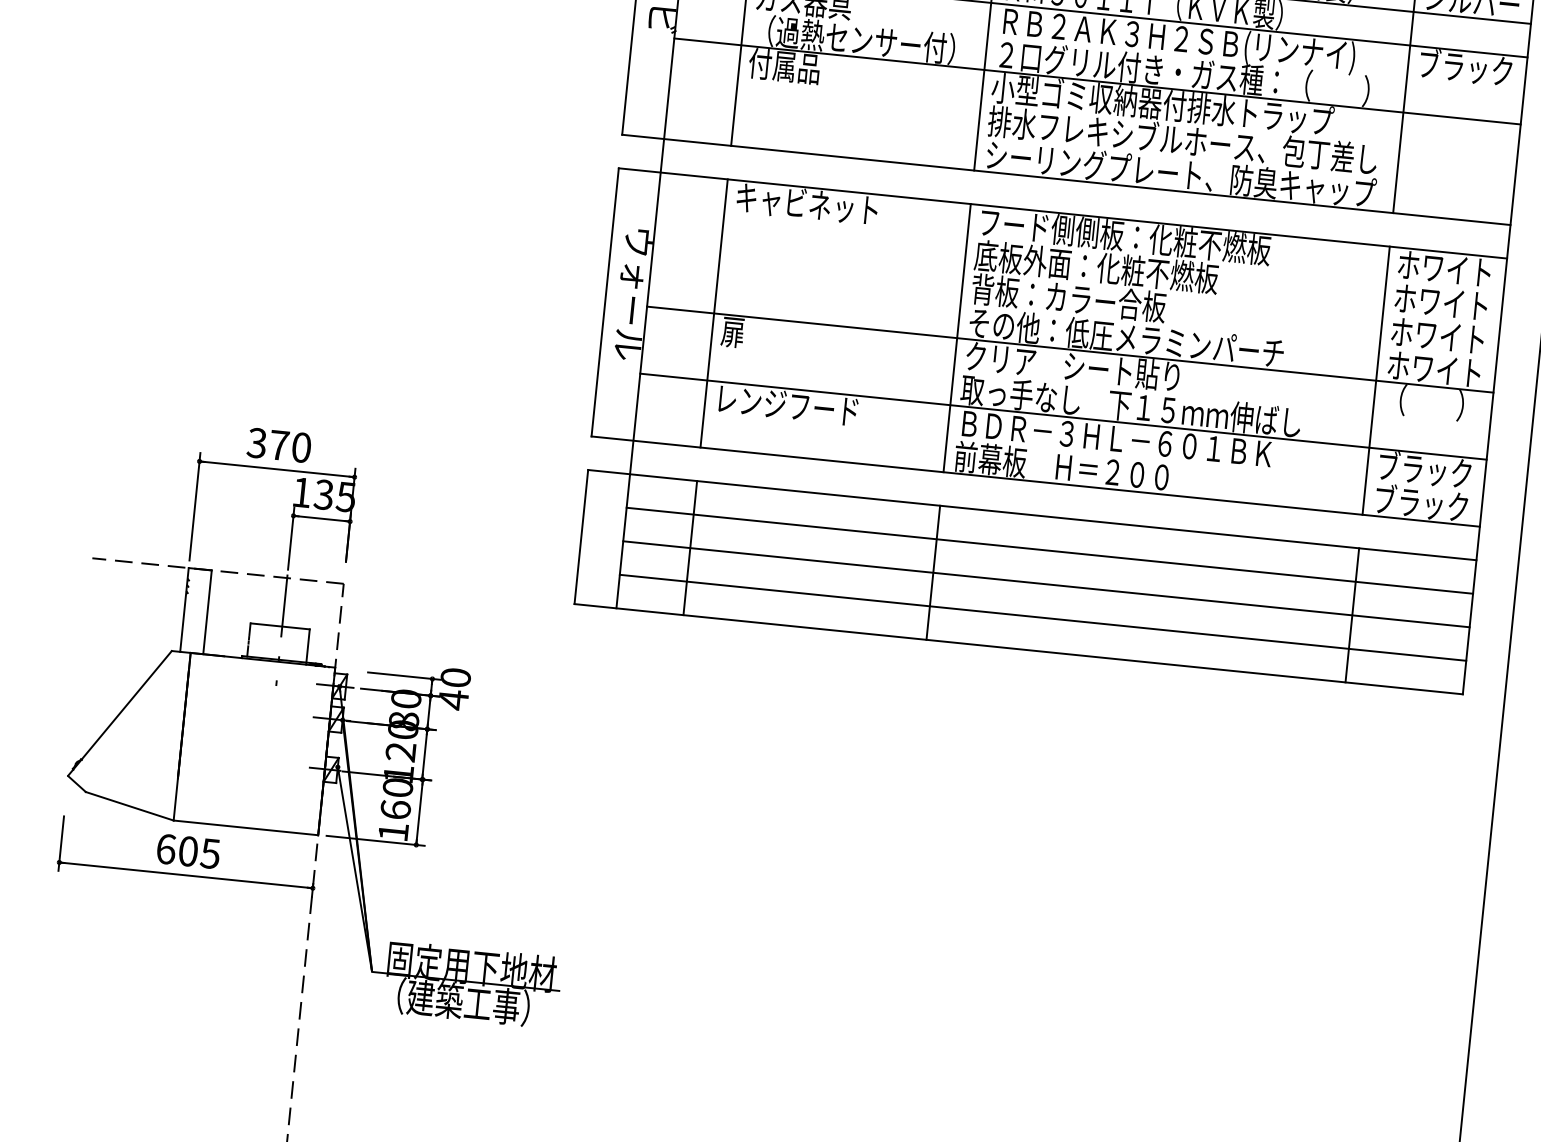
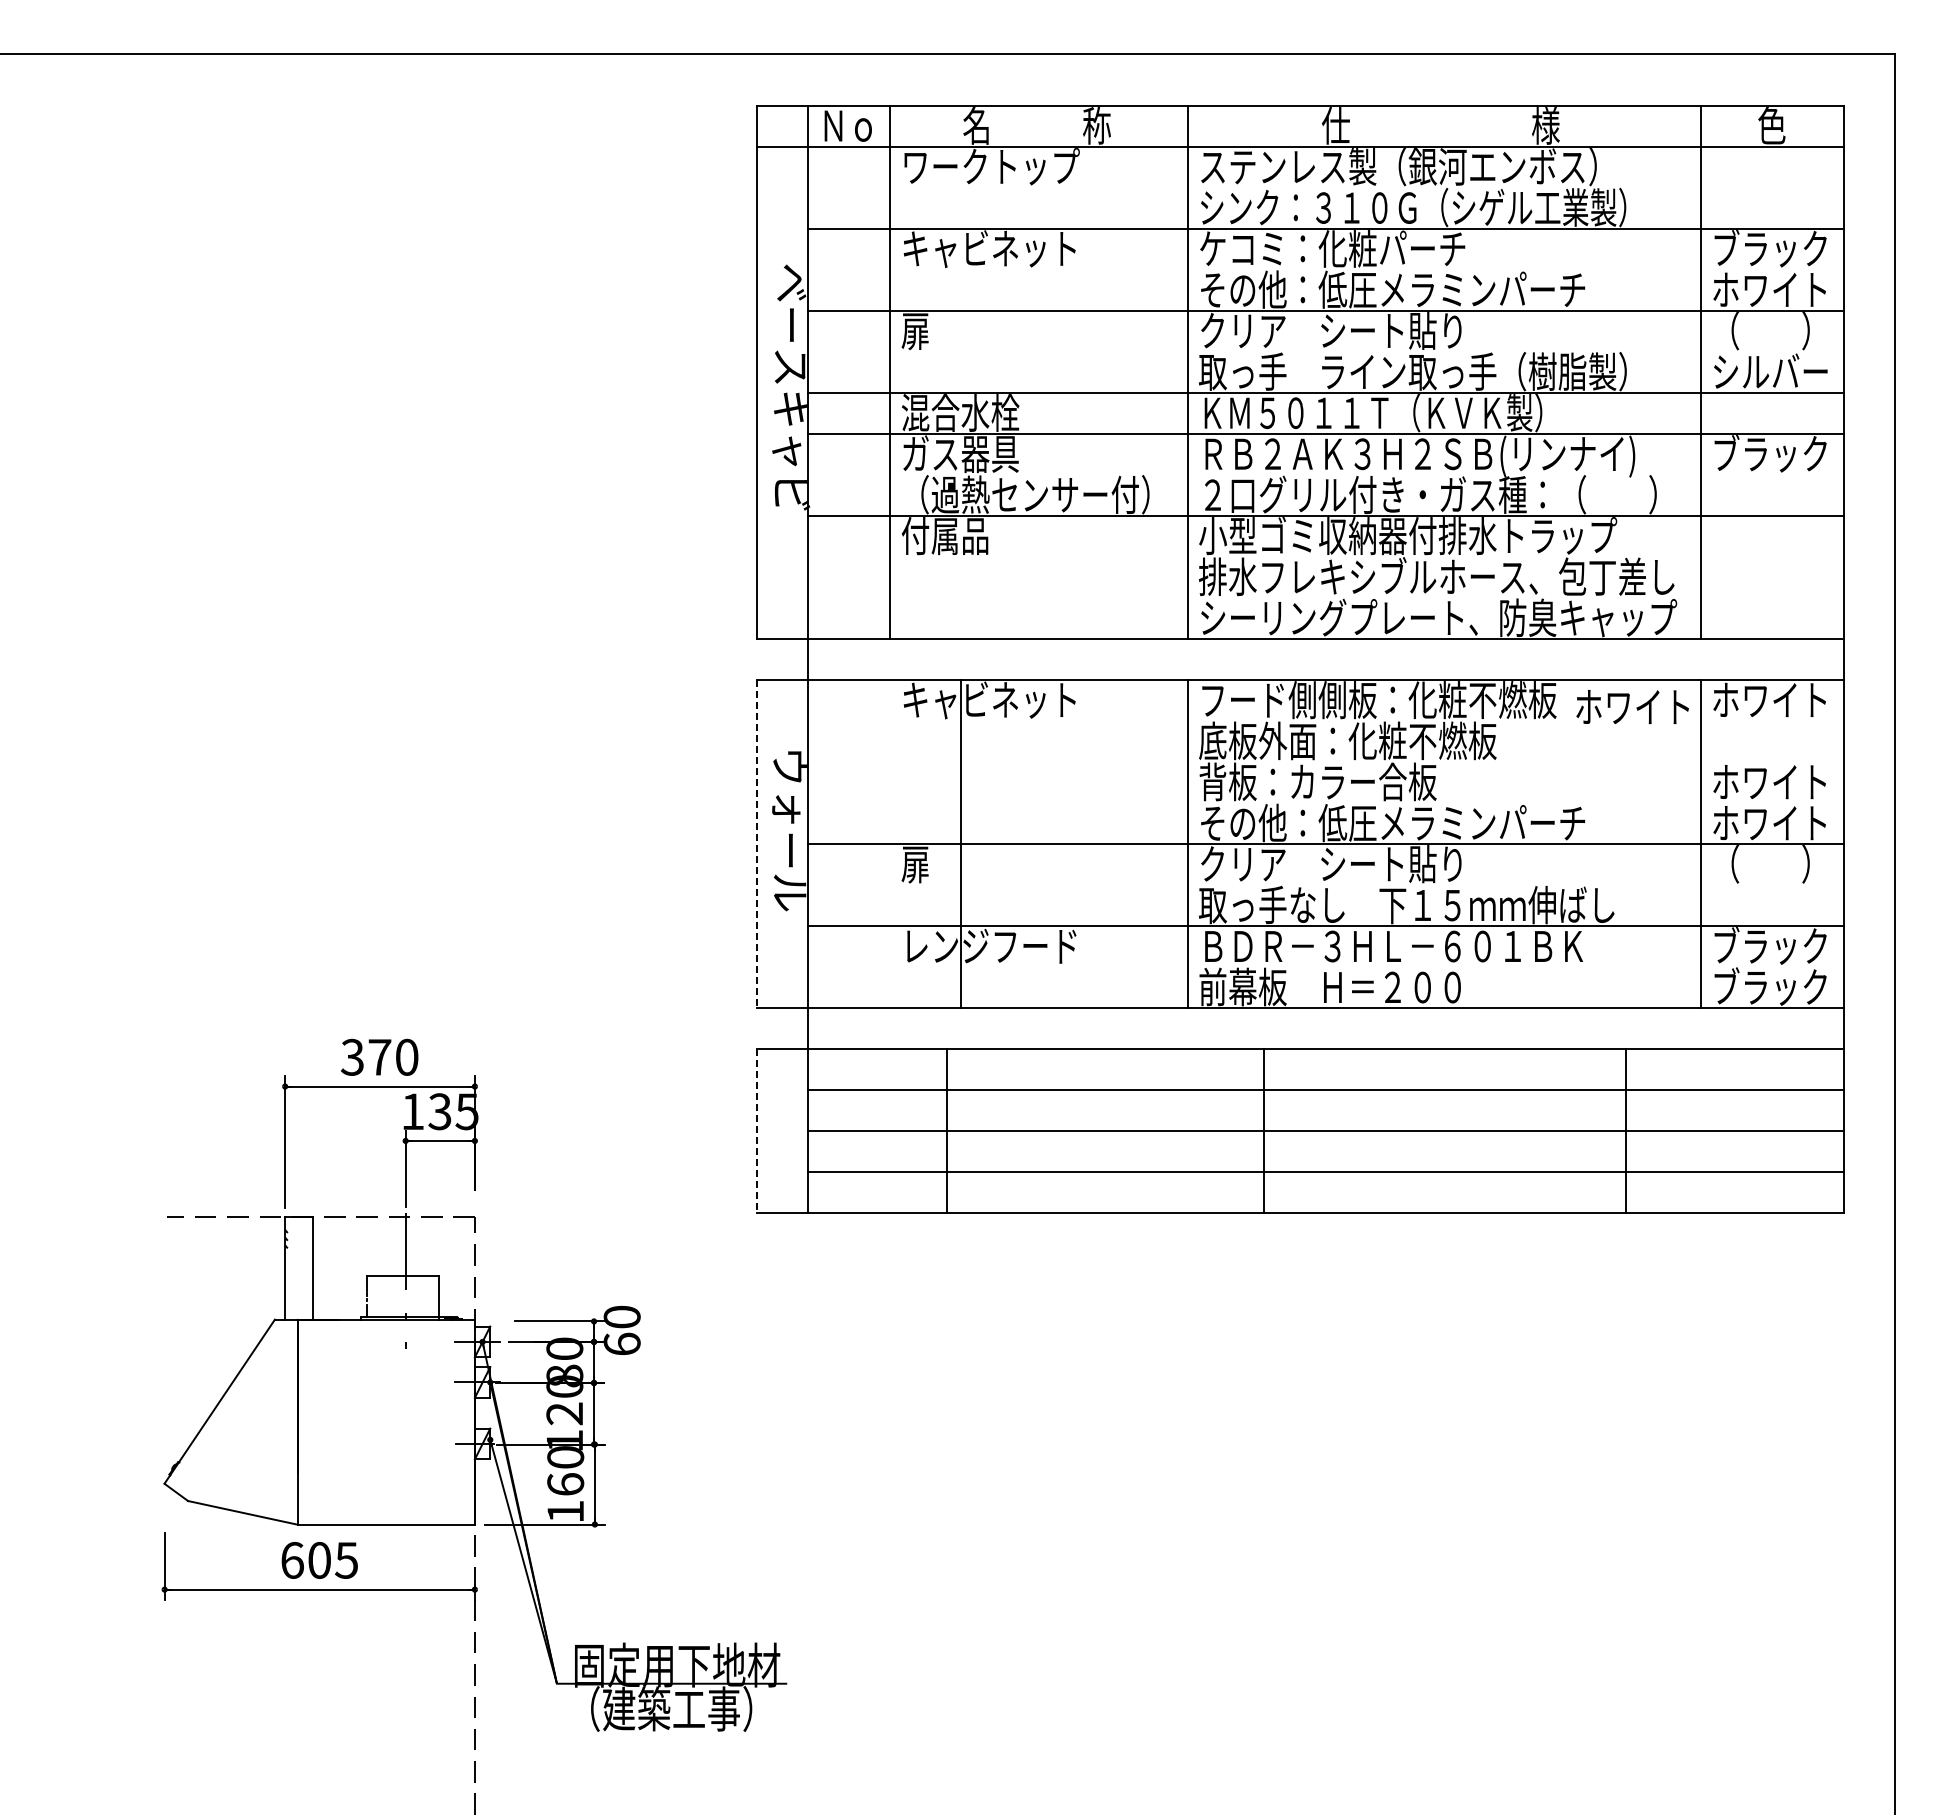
line: (604, 302) -> (756, 844), solid -> dashed
text: (1441, 302) -> (1632, 707), moved
line: (714, 313) -> (961, 843), moved
line: (580, 537) -> (756, 1131), solid -> dashed
line: (690, 548) -> (947, 1131), moved
line: (933, 573) -> (1263, 1131), moved
line: (1352, 615) -> (1625, 1131), moved
text: (452, 700) -> (621, 1344), 40 -> 60

